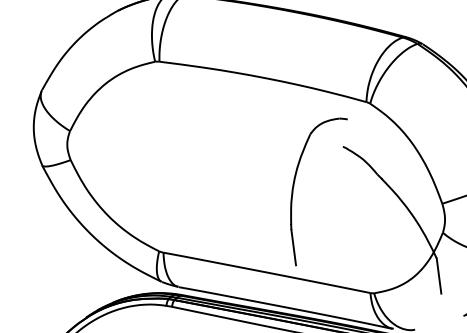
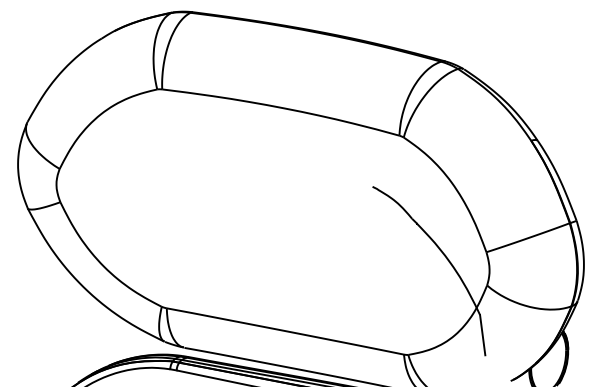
part: (294, 188) -> (316, 234), removed

